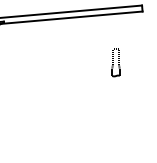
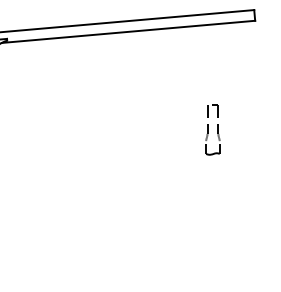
part: (115, 62) -> (212, 129), moved

